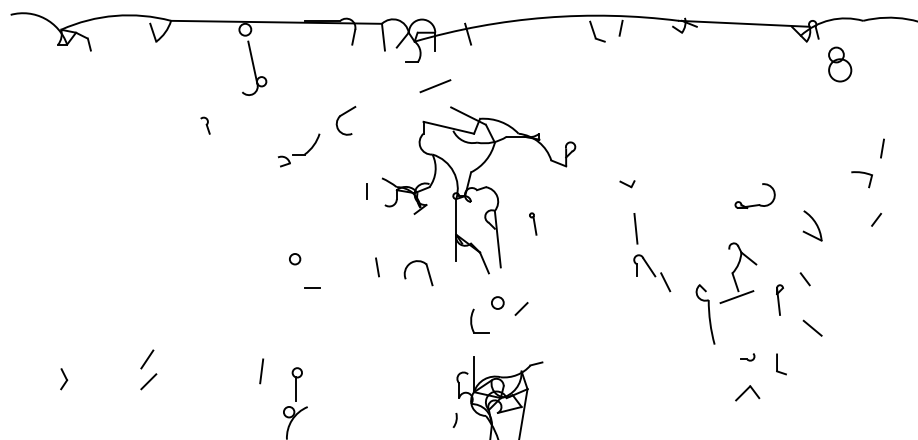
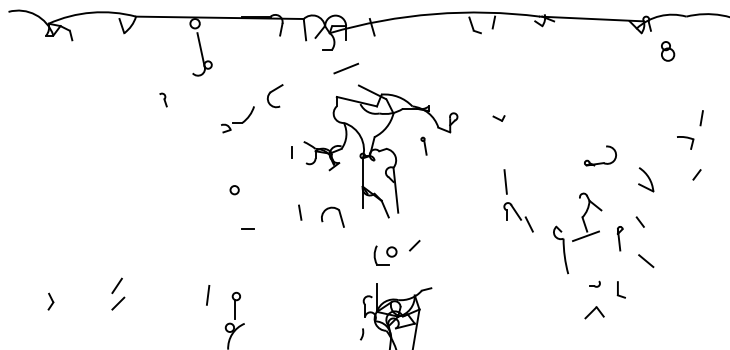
part: (839, 64) -> (667, 51), size x0.7
part: (626, 184) -> (498, 118), moved
part: (532, 223) -> (423, 145), moved
circle: (294, 259) -> (234, 190), moved
circle: (497, 302) -> (391, 251), moved

